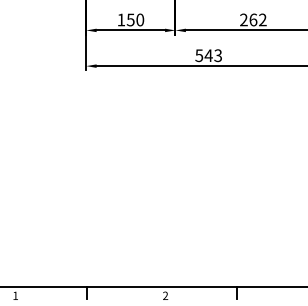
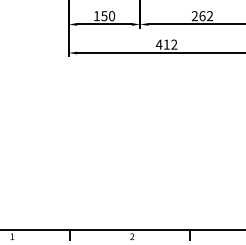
text: (208, 55) -> (166, 44), 543 -> 412

